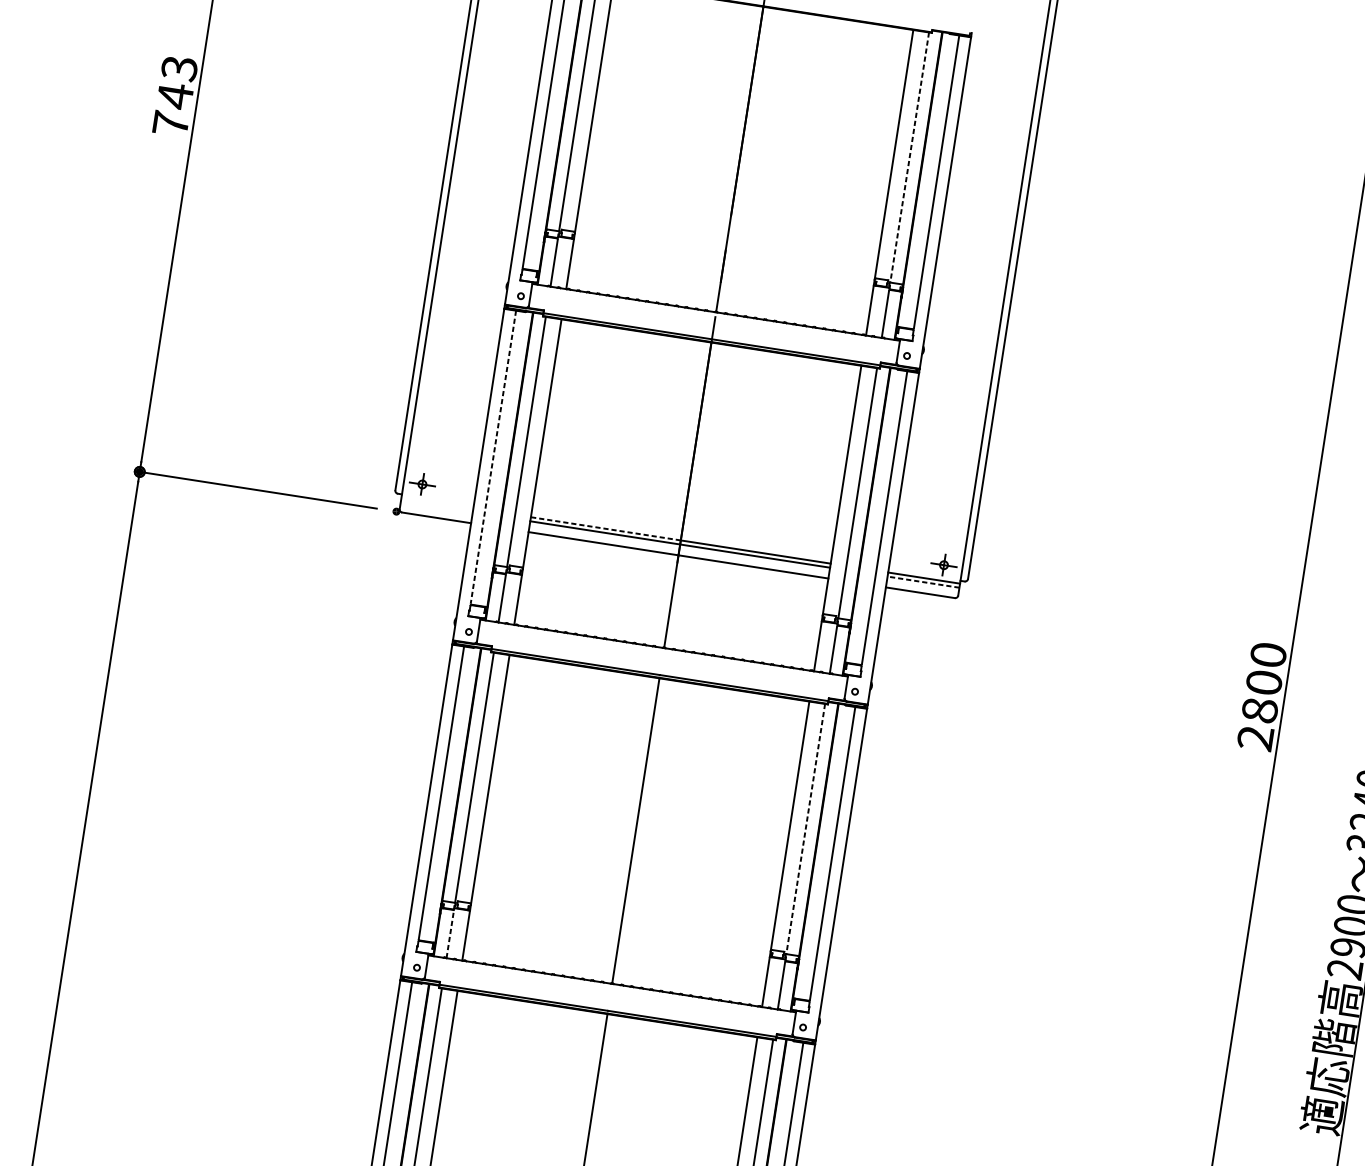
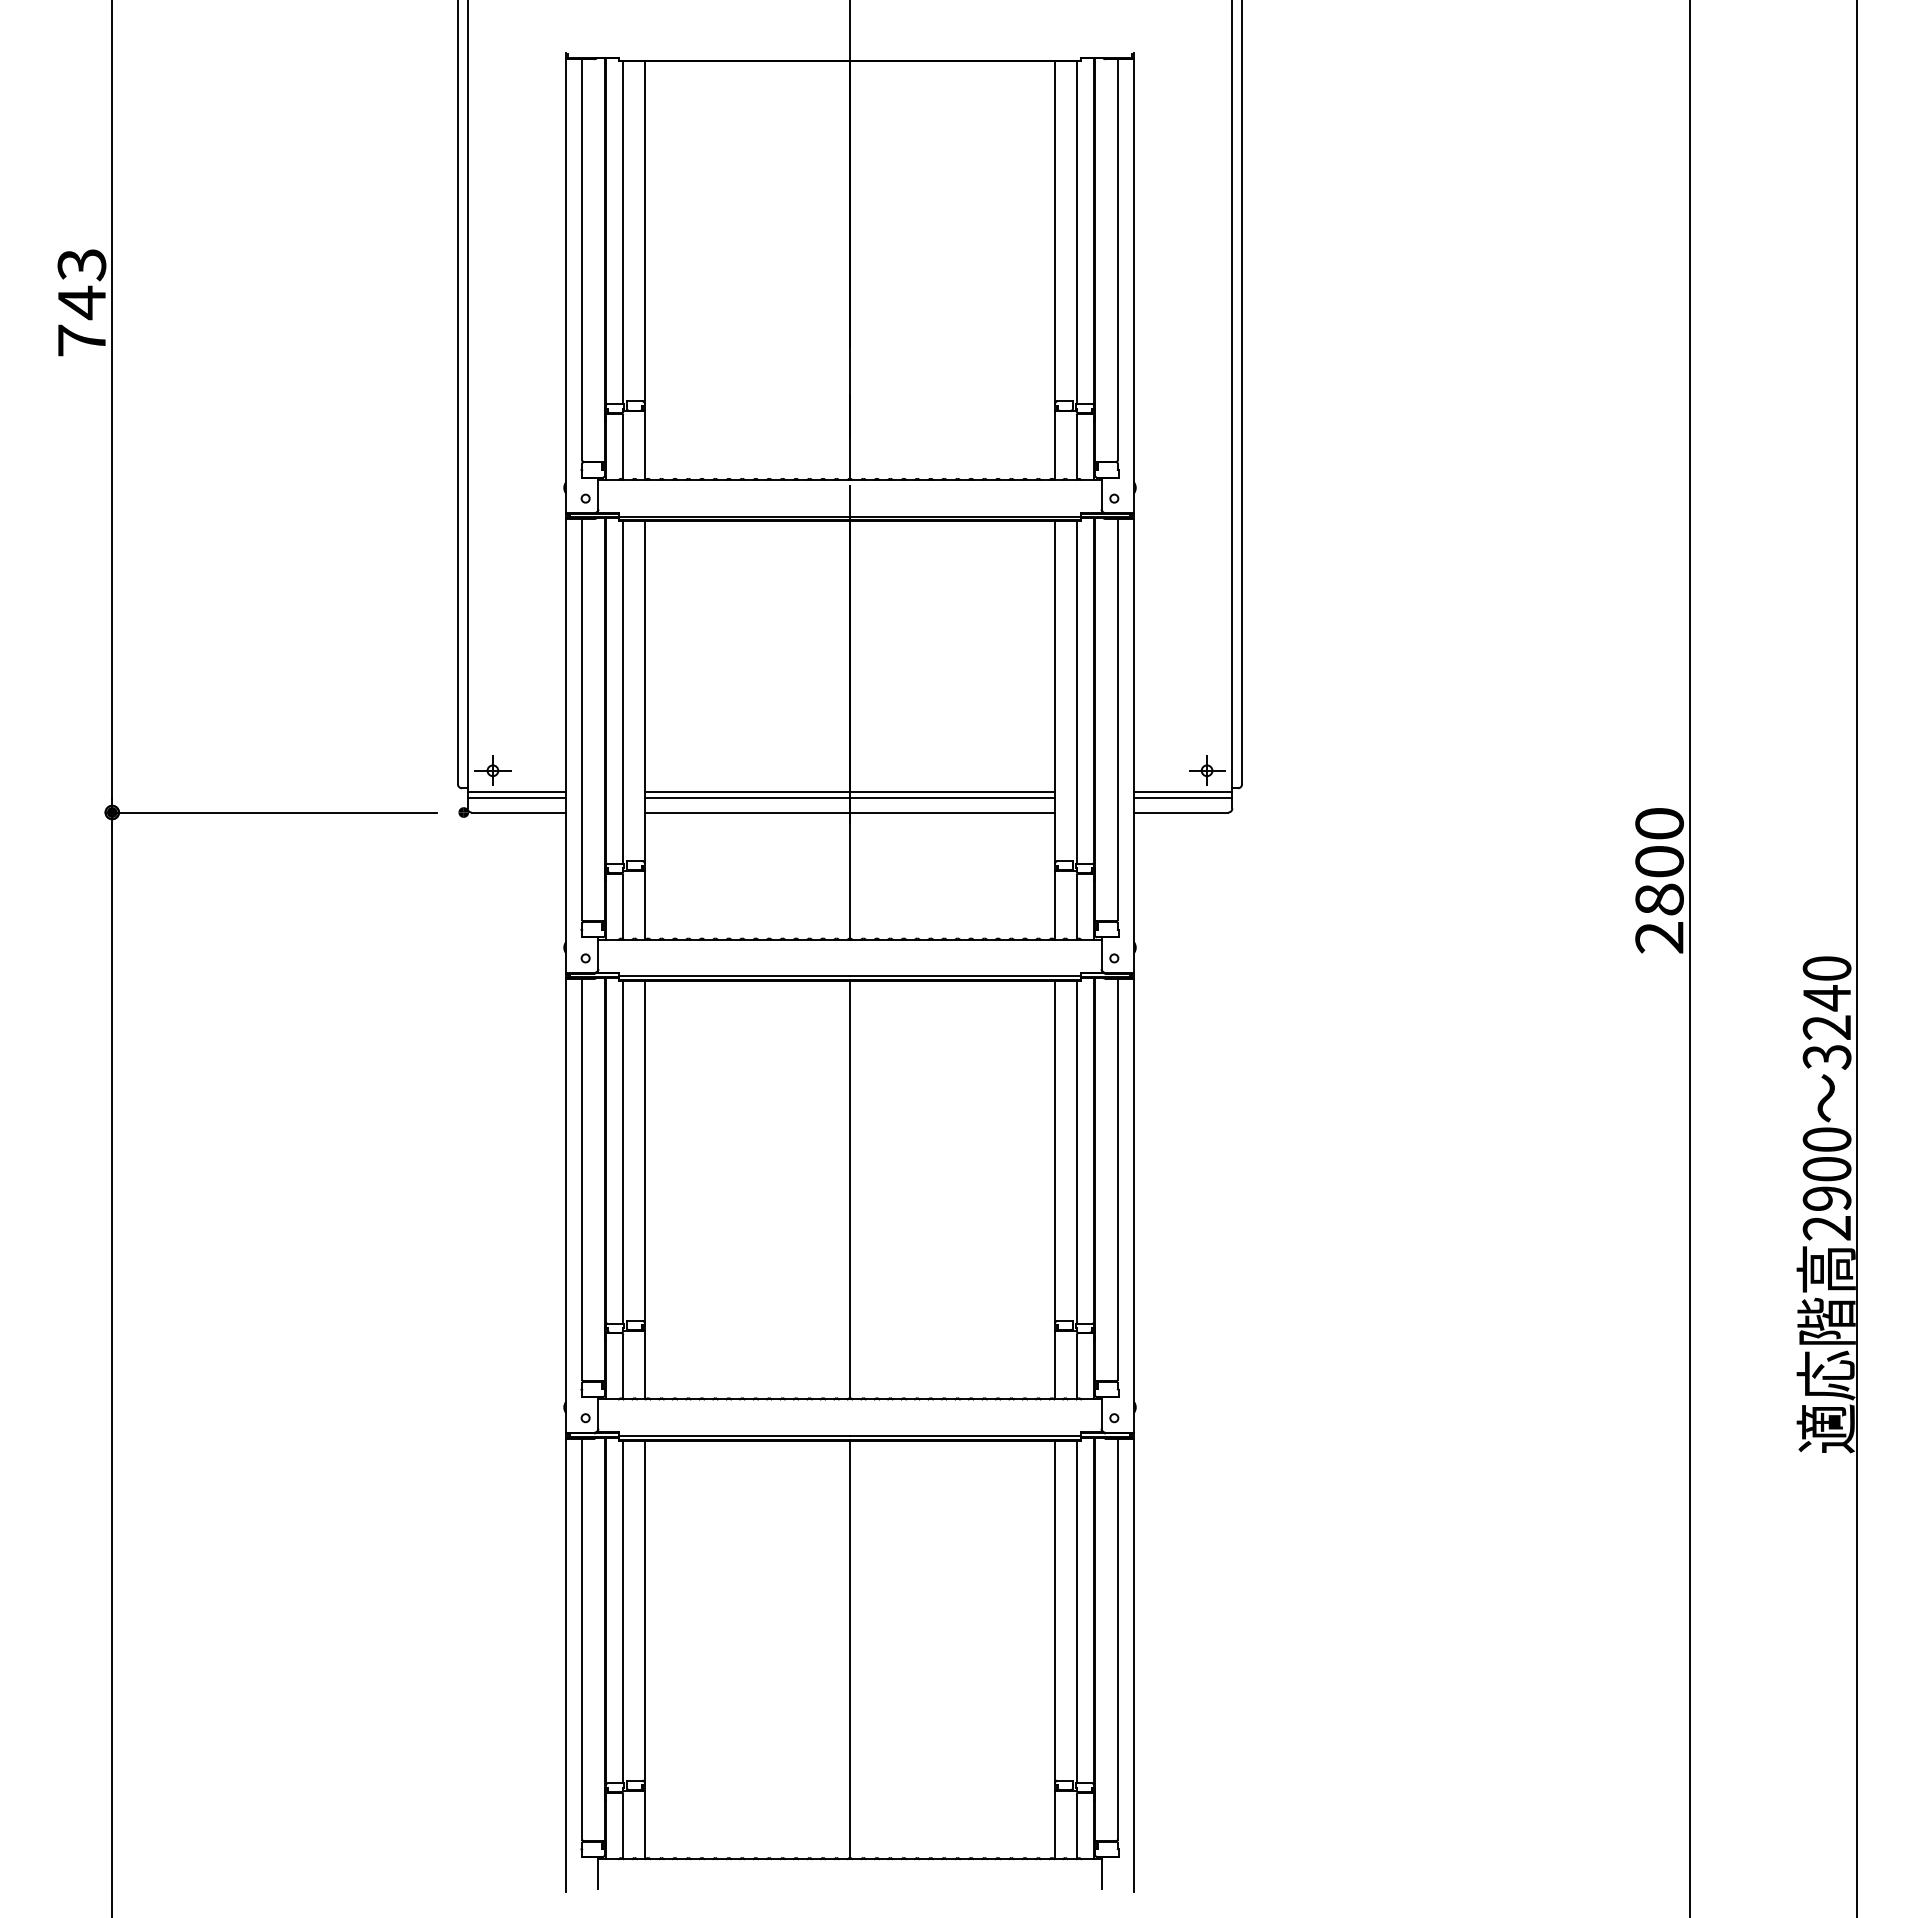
line: (909, 158) -> (1076, 233), dashed -> solid
line: (493, 457) -> (582, 719), dashed -> solid
line: (437, 502) -> (516, 792), added
line: (436, 506) -> (516, 797), added
line: (605, 529) -> (747, 792), dashed -> solid
line: (923, 581) -> (1182, 797), dashed -> solid
line: (805, 829) -> (1076, 1152), dashed -> solid
line: (450, 934) -> (623, 1366), dashed -> solid

